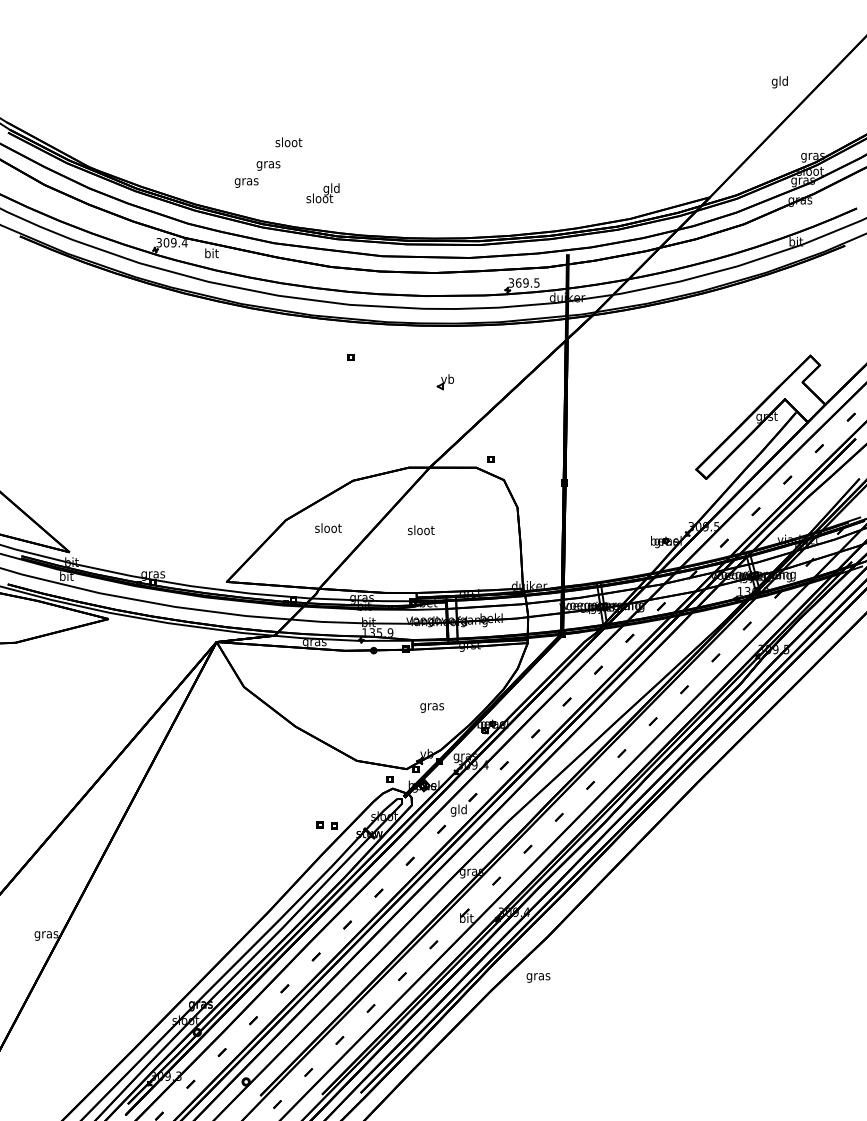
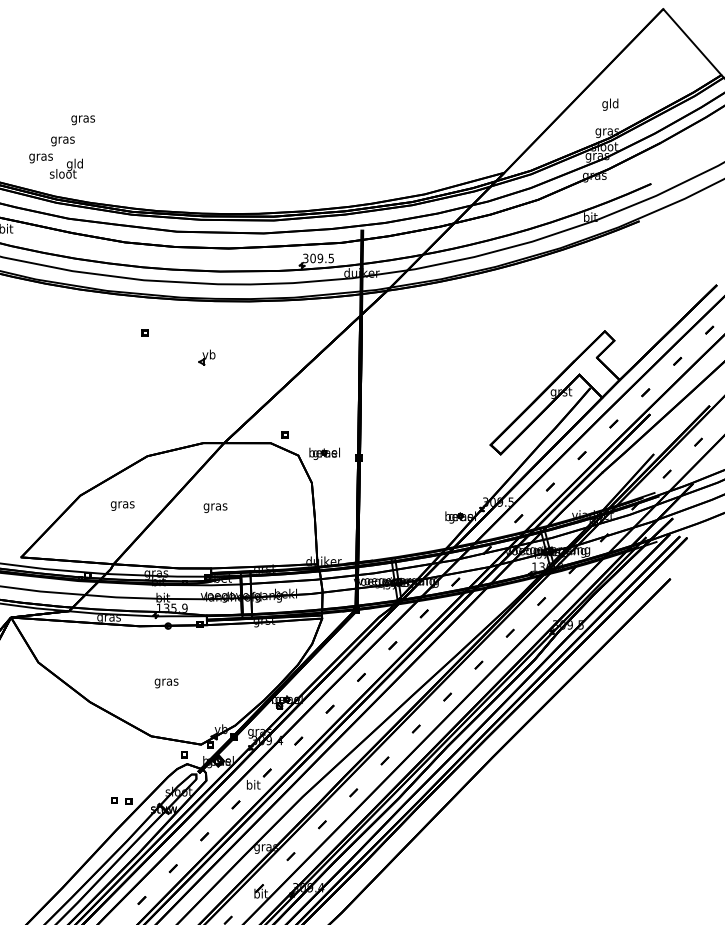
text: (779, 82) -> (609, 104), moved
text: (288, 143) -> (82, 118), sloot -> gras
text: (322, 193) -> (65, 168), moved
text: (518, 282) -> (312, 257), 369.5 -> 309.5
part: (444, 382) -> (205, 357), moved
part: (530, 478) -> (324, 453), added
text: (328, 529) -> (122, 504), sloot -> gras
text: (421, 531) -> (215, 506), sloot -> gras
text: (431, 707) -> (165, 682), moved
text: (458, 810) -> (252, 785), gld -> bit

